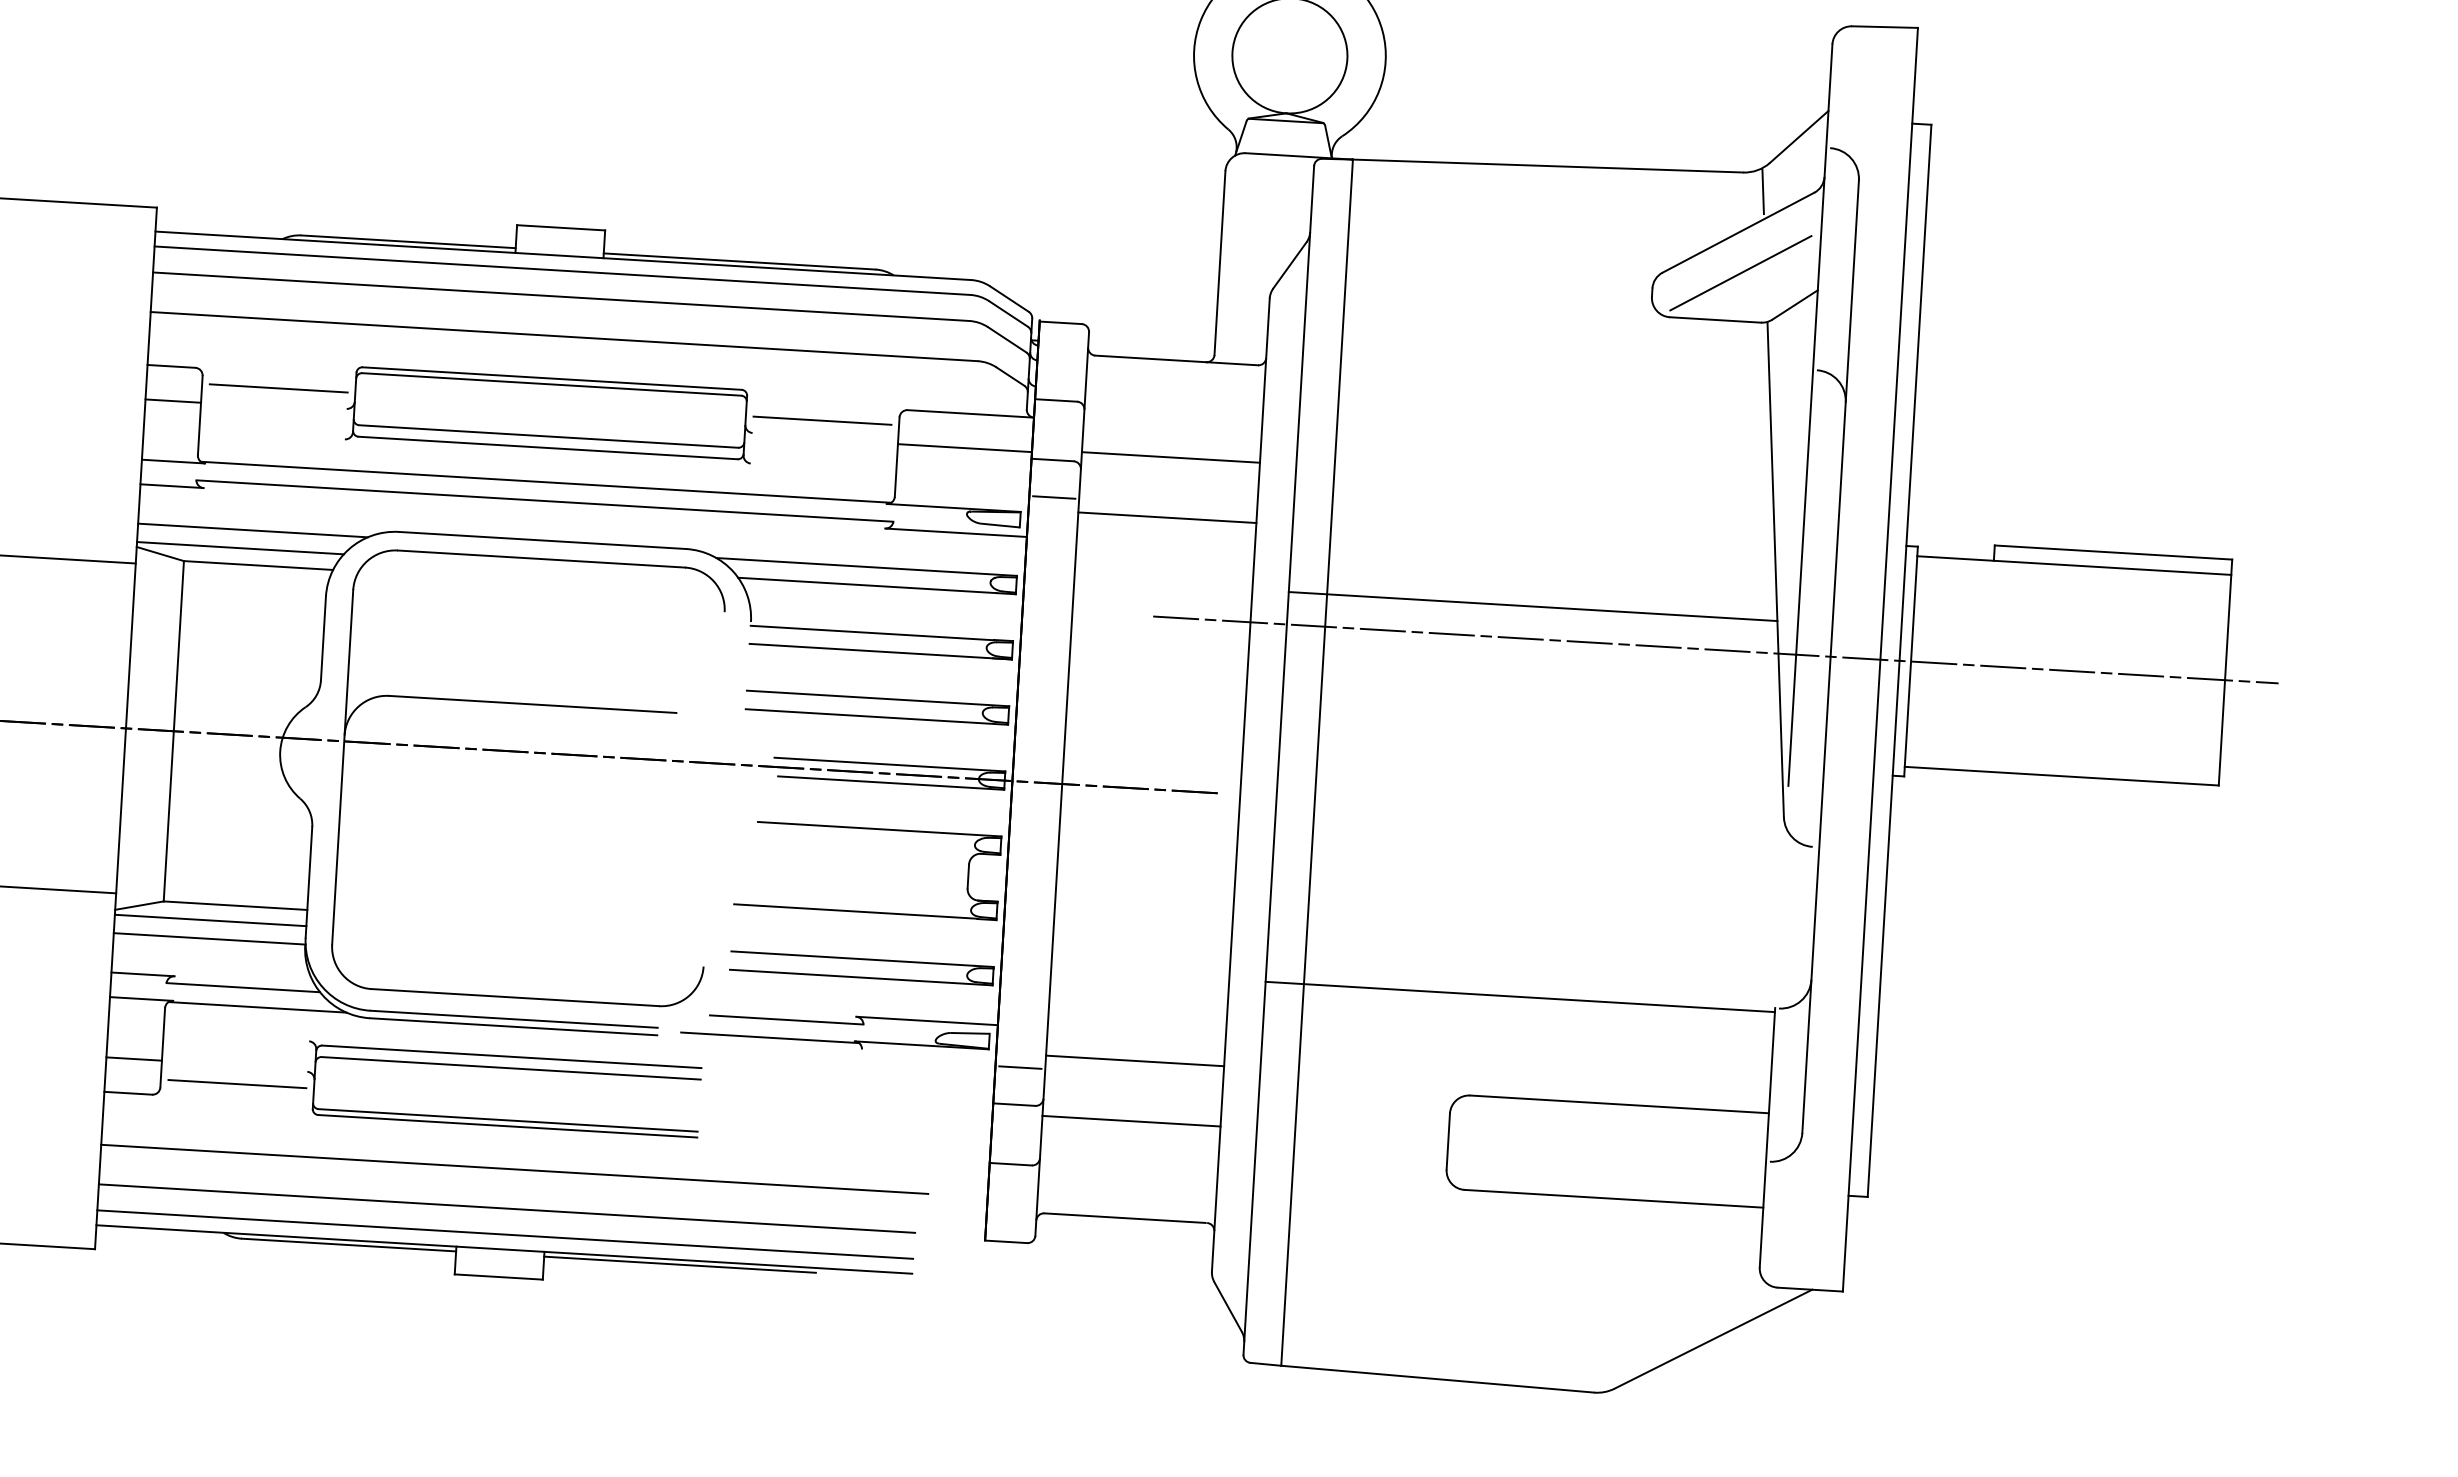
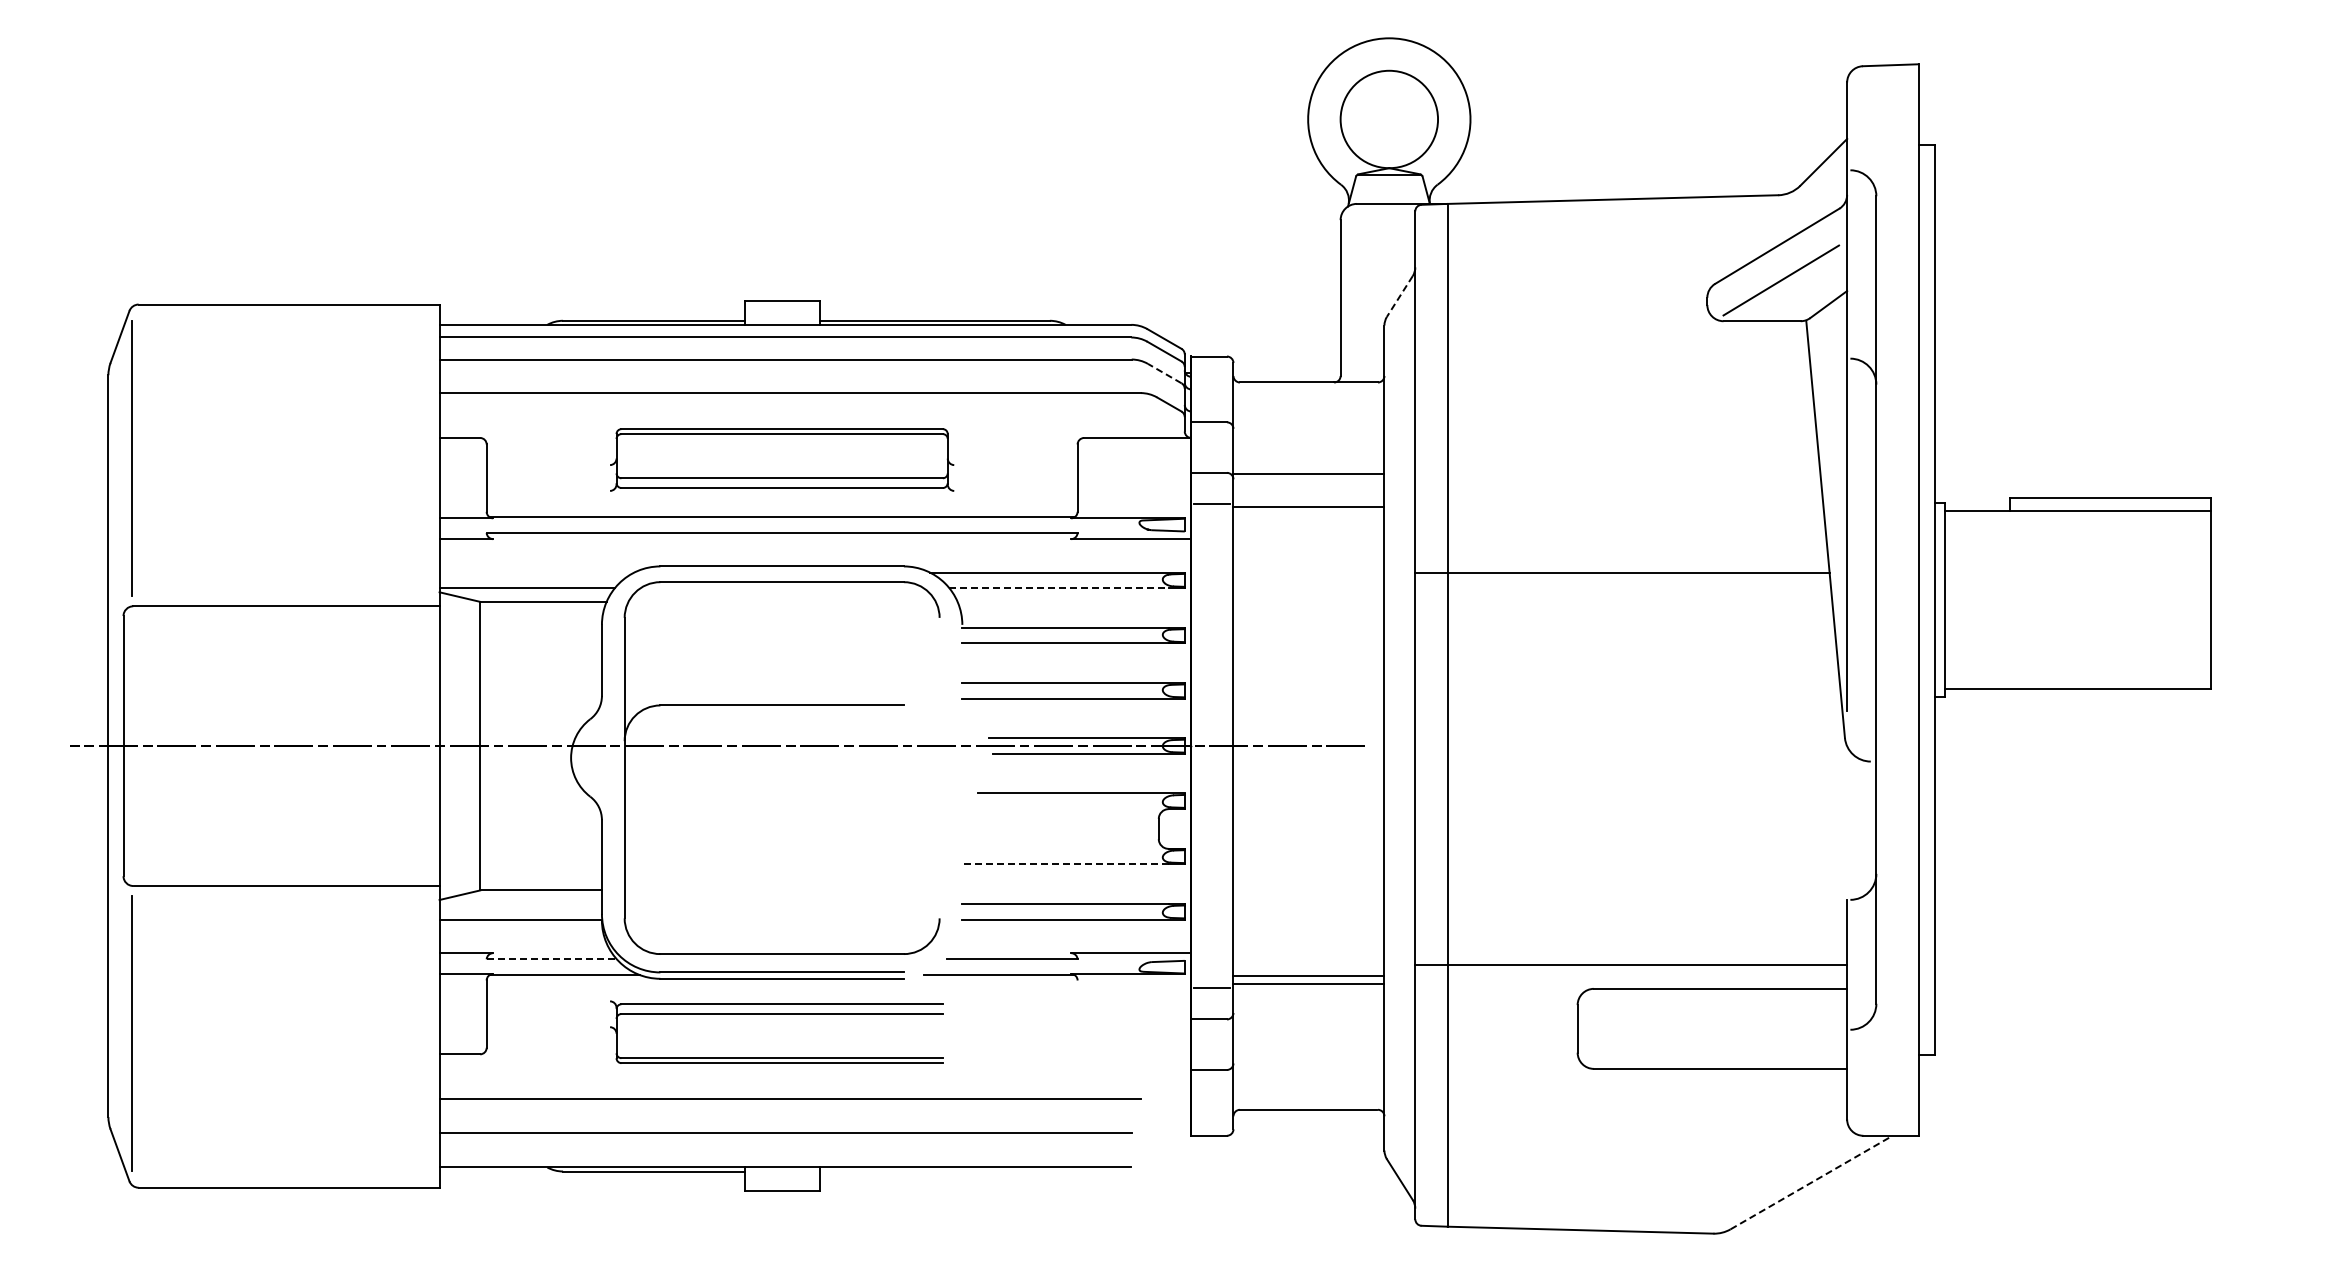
line: (1762, 191) -> (1795, 210), removed
line: (1289, 265) -> (1399, 296), solid -> dashed
line: (1006, 339) -> (1164, 373), solid -> dashed
line: (278, 388) -> (551, 451), removed
line: (172, 401) -> (462, 467), removed
line: (822, 421) -> (1012, 451), removed
line: (965, 448) -> (1134, 467), removed
line: (1170, 457) -> (1308, 506), moved
line: (1166, 517) -> (1308, 473), moved
line: (252, 530) -> (536, 572), removed
line: (866, 585) -> (1058, 588), solid -> dashed
line: (1715, 650) -> (1778, 600), removed
line: (854, 911) -> (1064, 864), solid -> dashed
line: (210, 920) -> (520, 904), removed
line: (244, 987) -> (552, 959), solid -> dashed
line: (1520, 997) -> (1631, 965), moved
line: (133, 1059) -> (462, 1025), removed
line: (237, 1084) -> (551, 1041), removed
line: (1130, 1121) -> (1308, 983), moved
line: (505, 1234) -> (785, 1154), removed
line: (679, 1264) -> (934, 1171), removed
line: (1713, 1339) -> (1811, 1182), solid -> dashed

